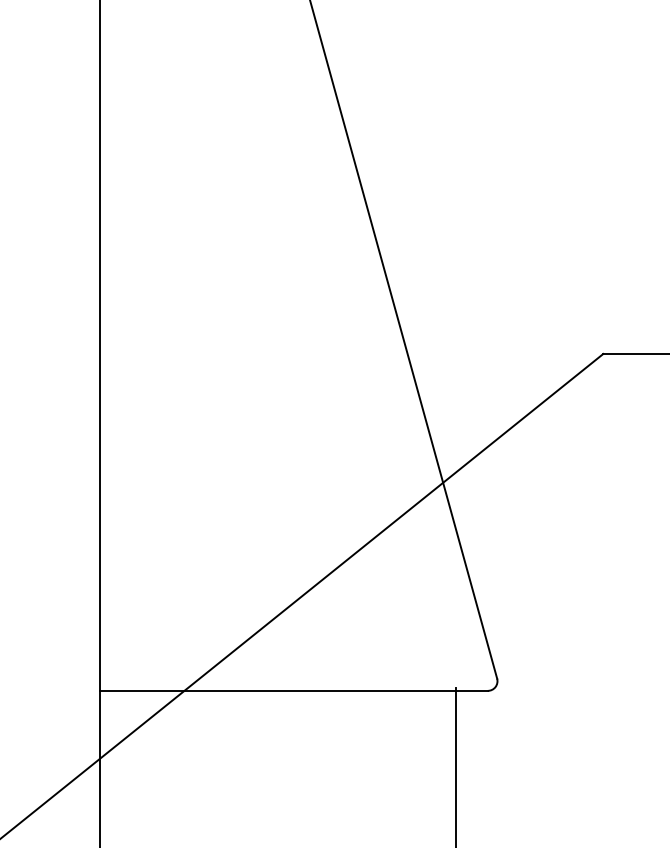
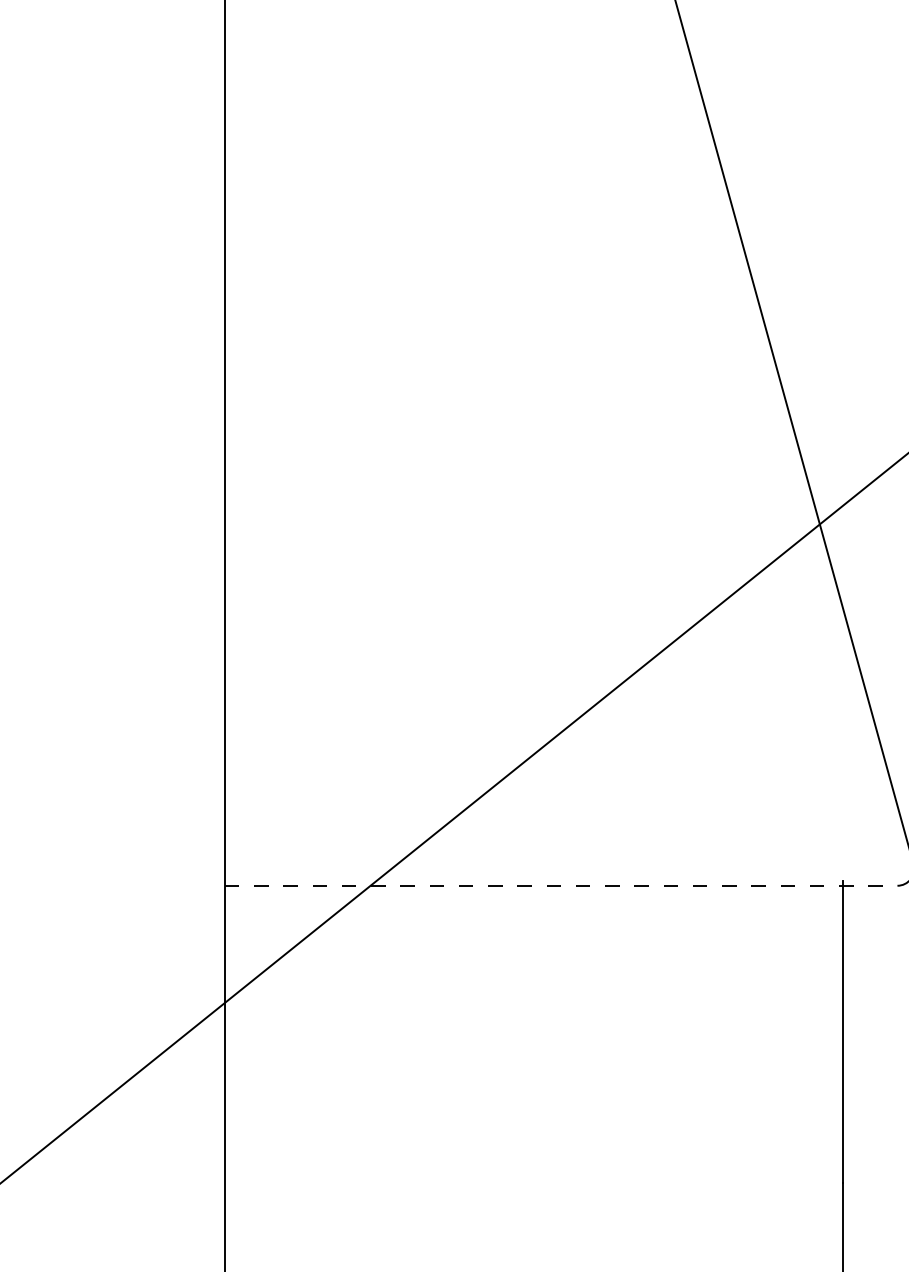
line: (294, 690) -> (561, 885), solid -> dashed

